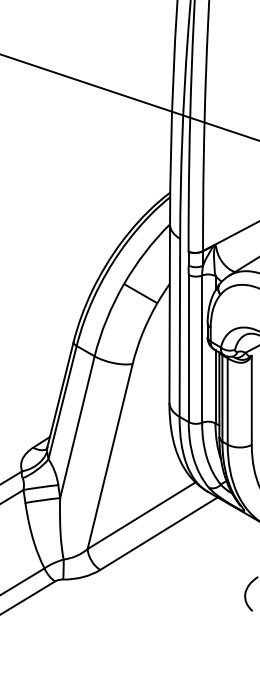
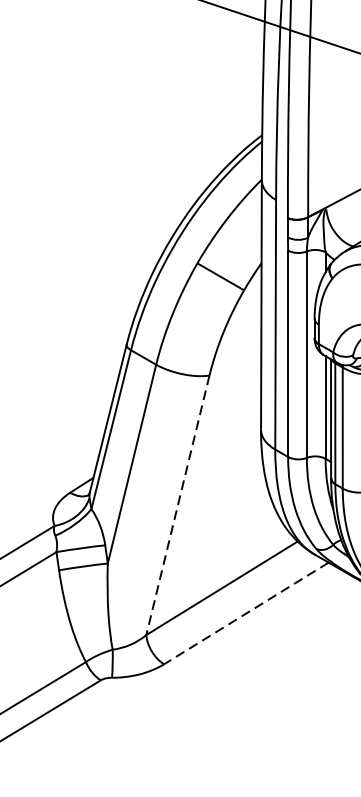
line: (110, 457) -> (178, 506), solid -> dashed
line: (159, 533) -> (247, 613), solid -> dashed

